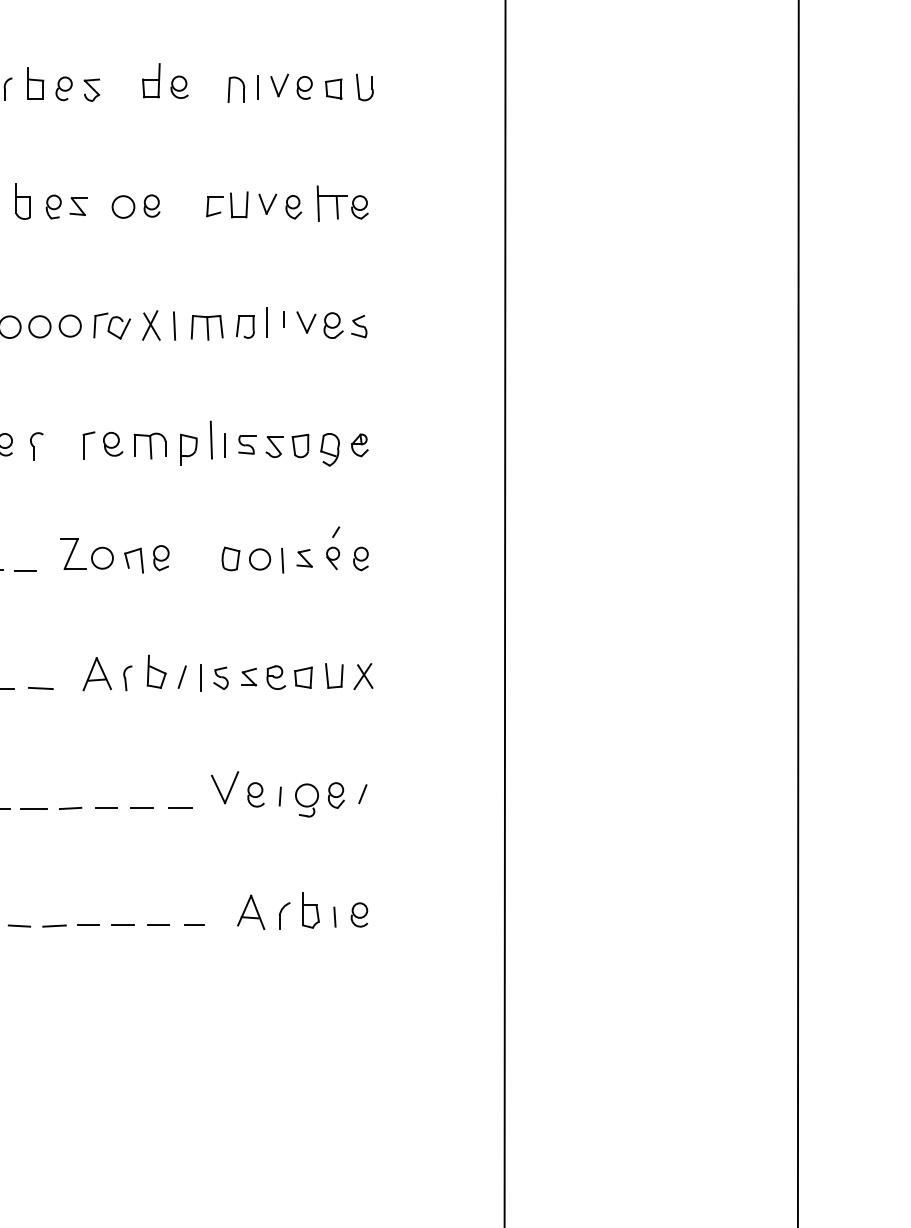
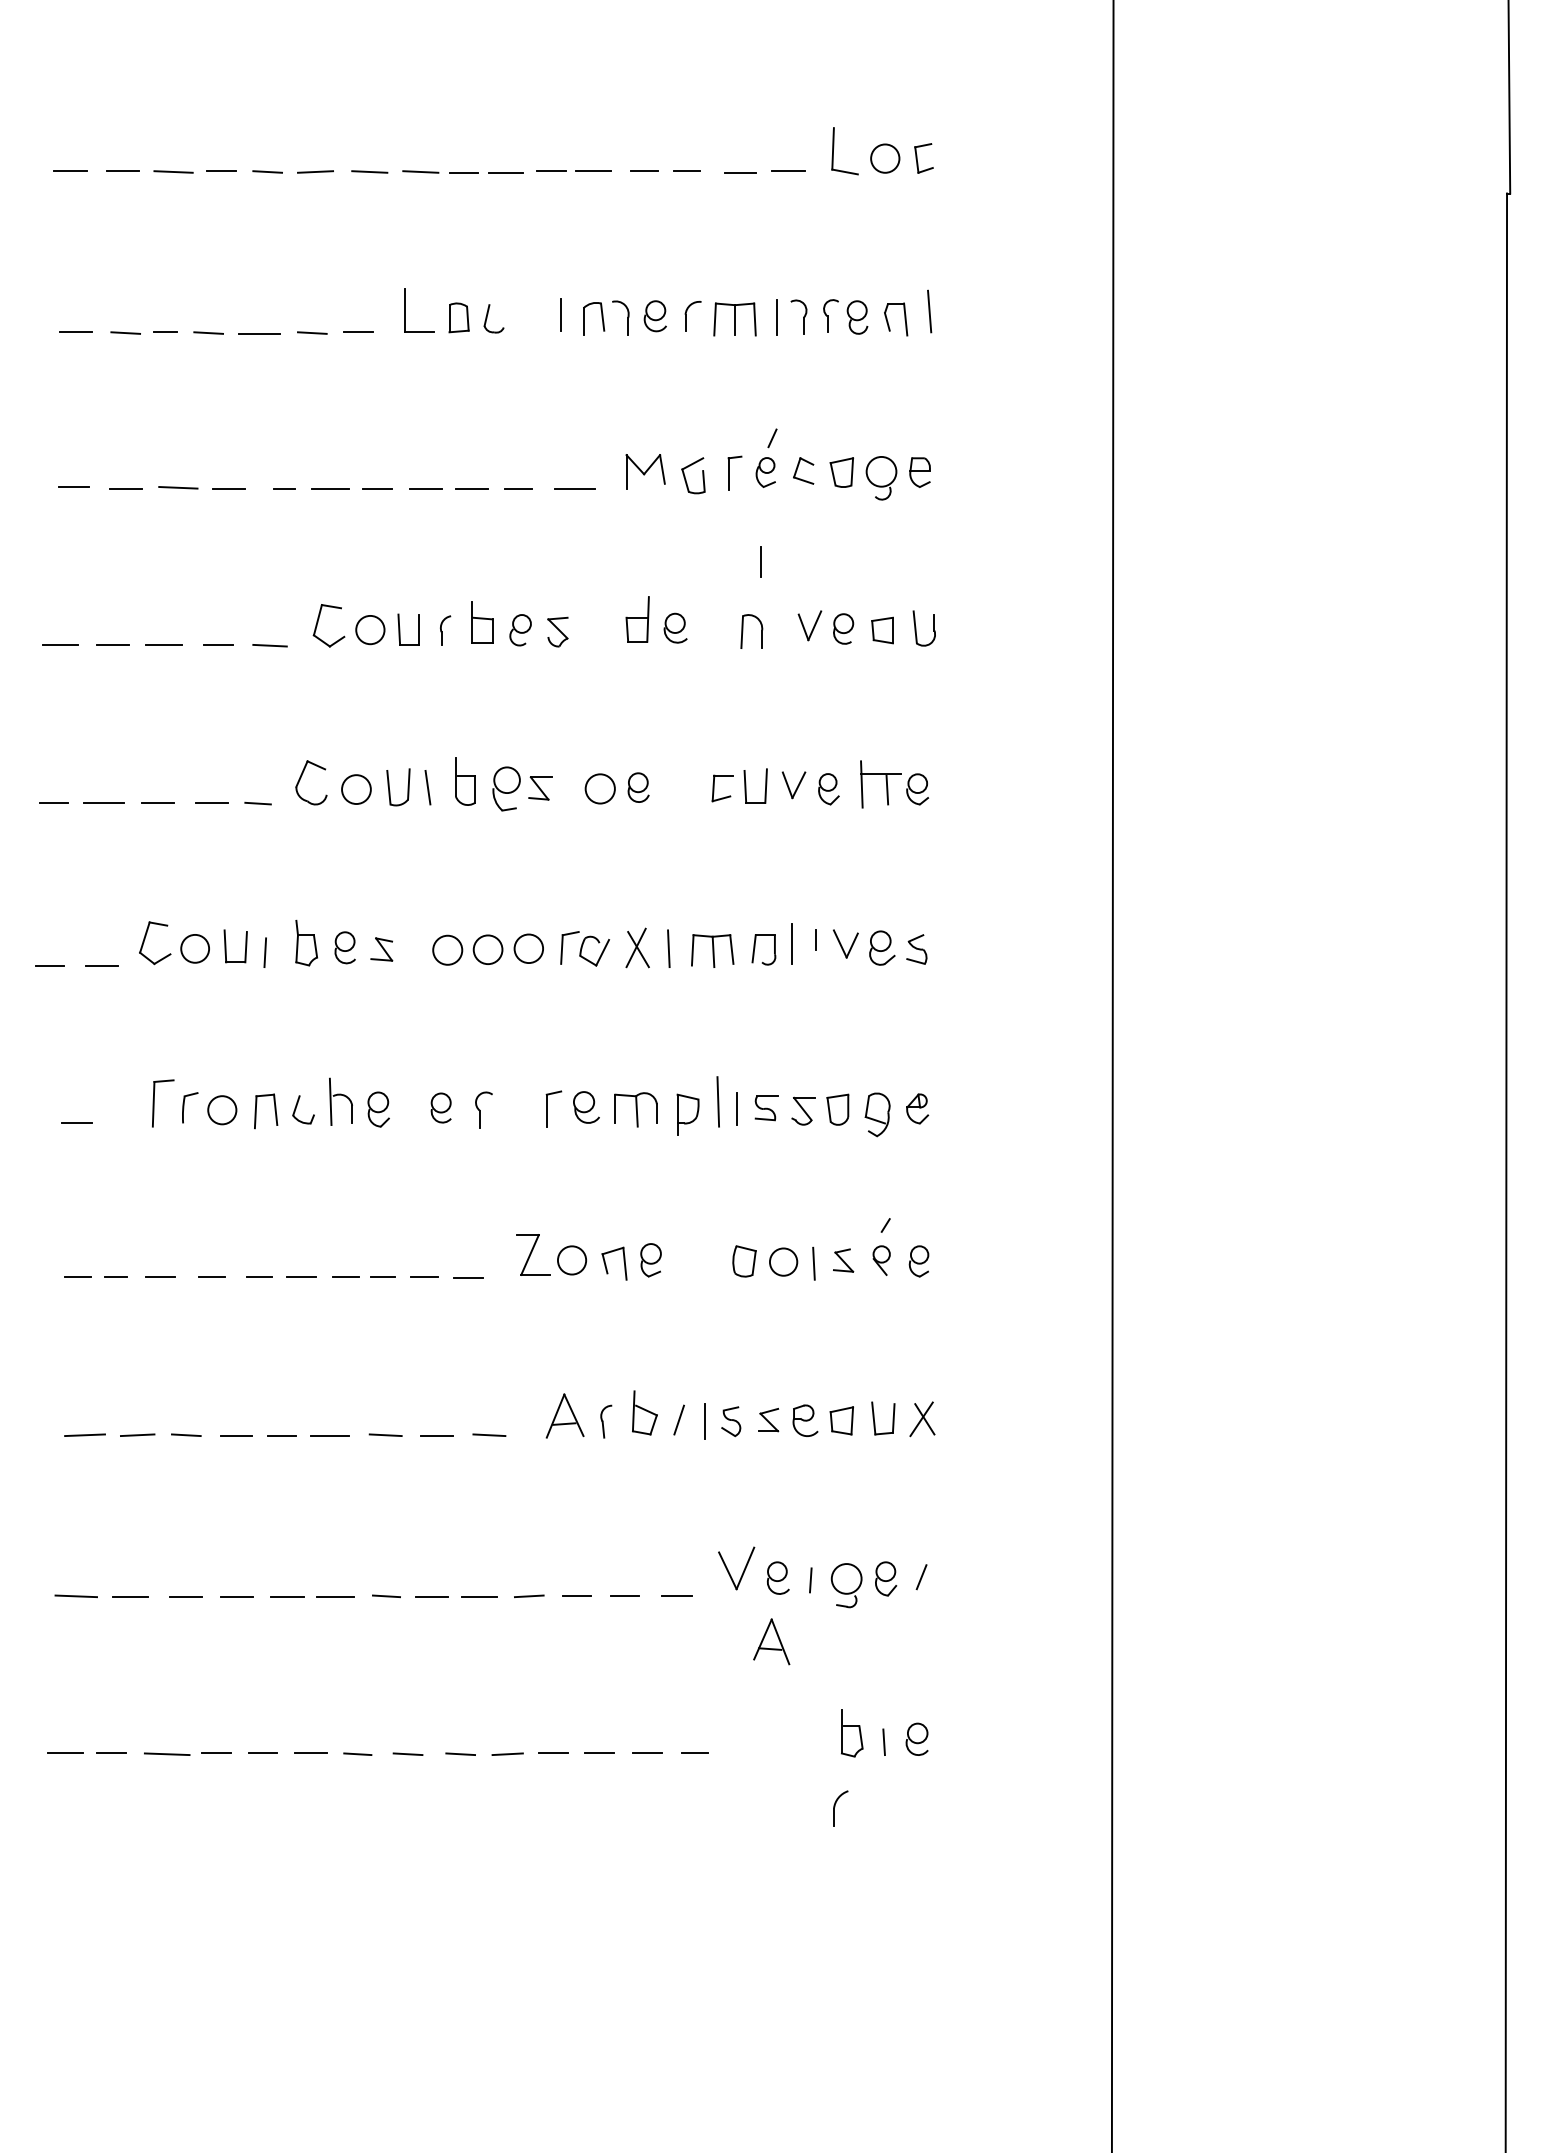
line: (257, 86) -> (760, 561), moved
part: (53, 206) -> (506, 788), size x1.4
part: (251, 912) -> (771, 1641), moved
part: (284, 915) -> (840, 1808), moved

